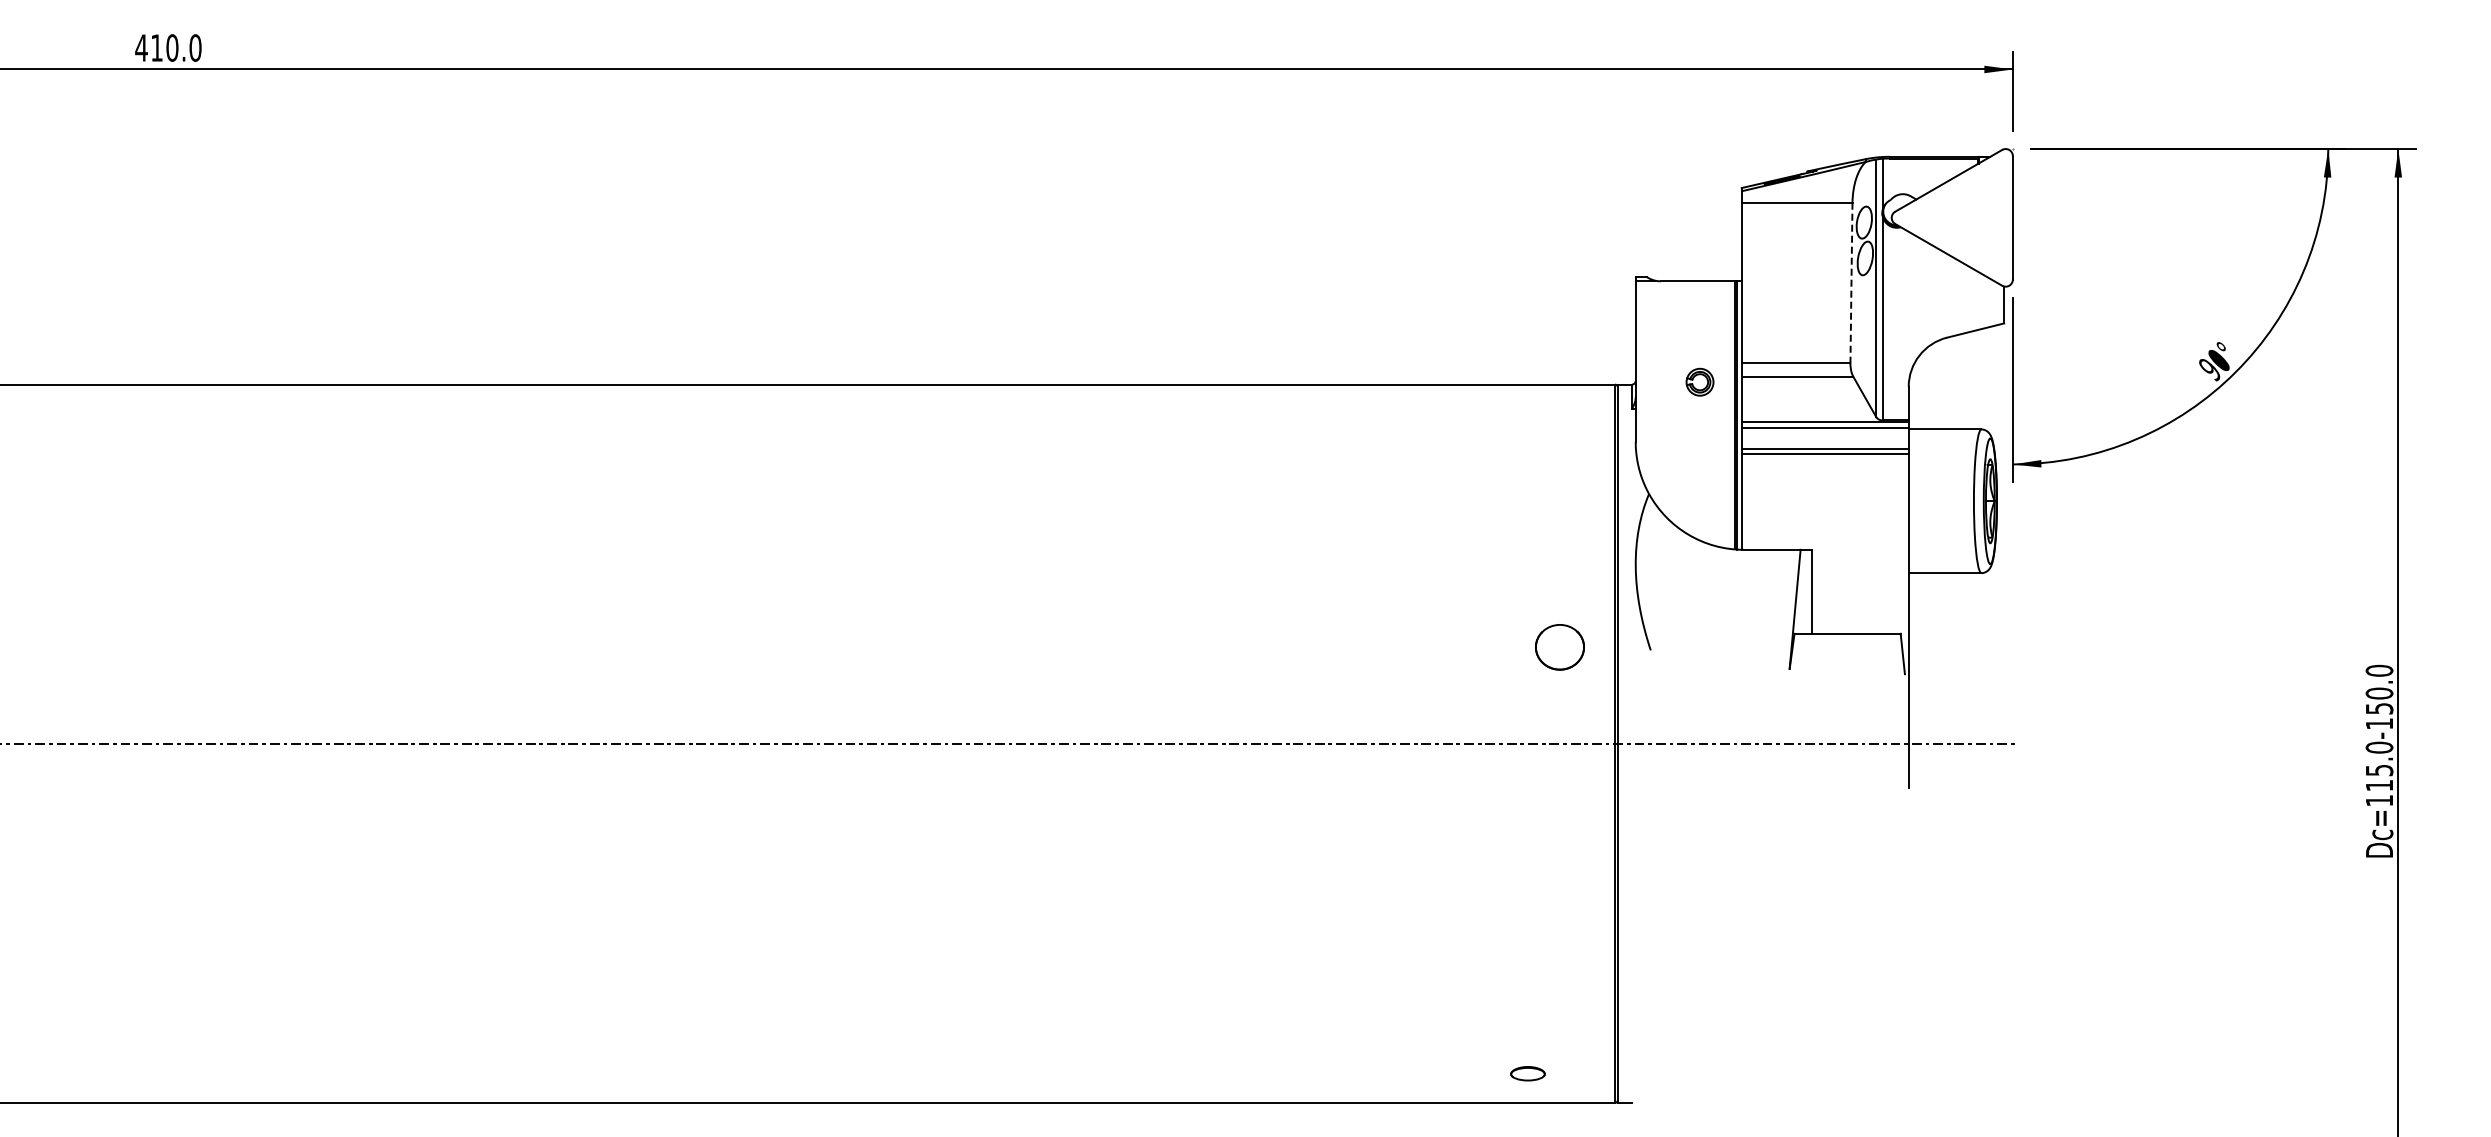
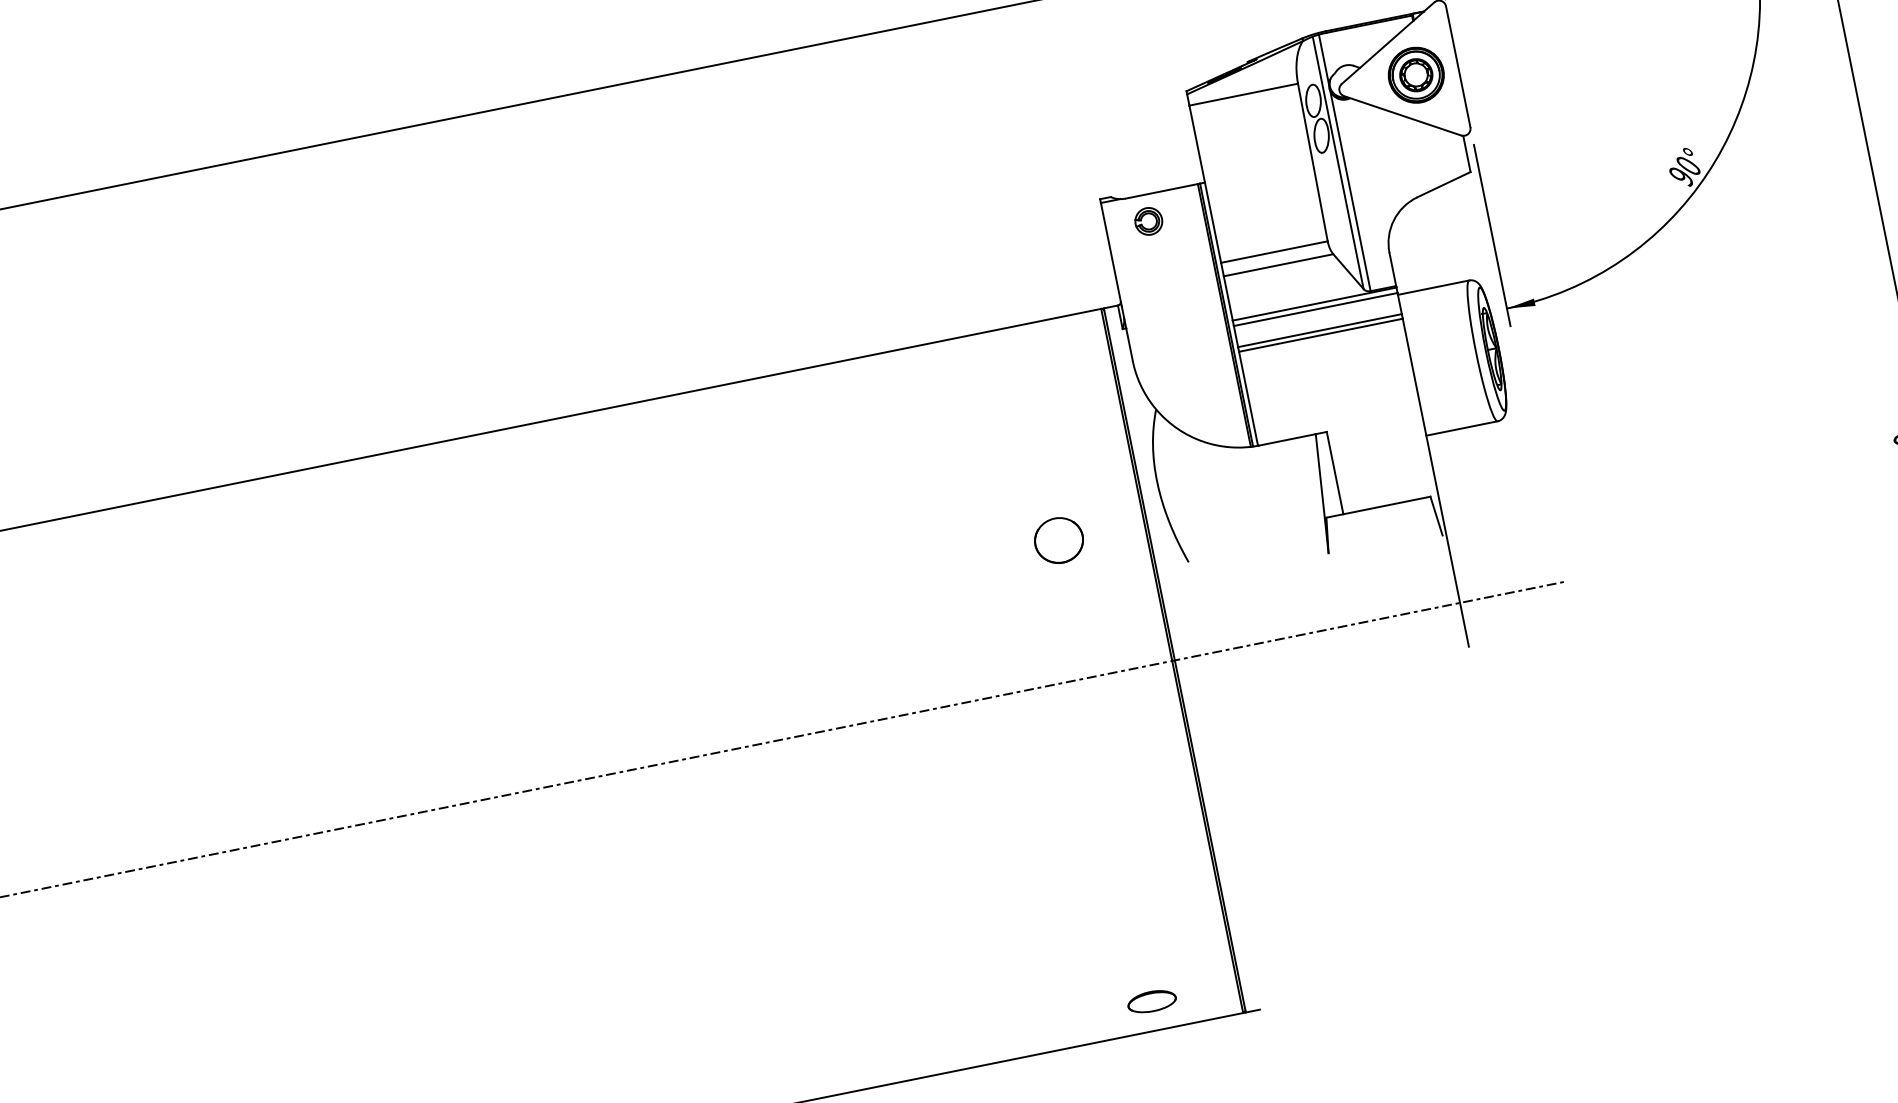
part: (1969, 217) -> (1415, 75), added
line: (1851, 283) -> (1313, 163), dashed -> solid
part: (1699, 381) -> (1148, 220), moved
part: (1559, 647) -> (1058, 540), moved
part: (1527, 1073) -> (1151, 1001), size x1.43

